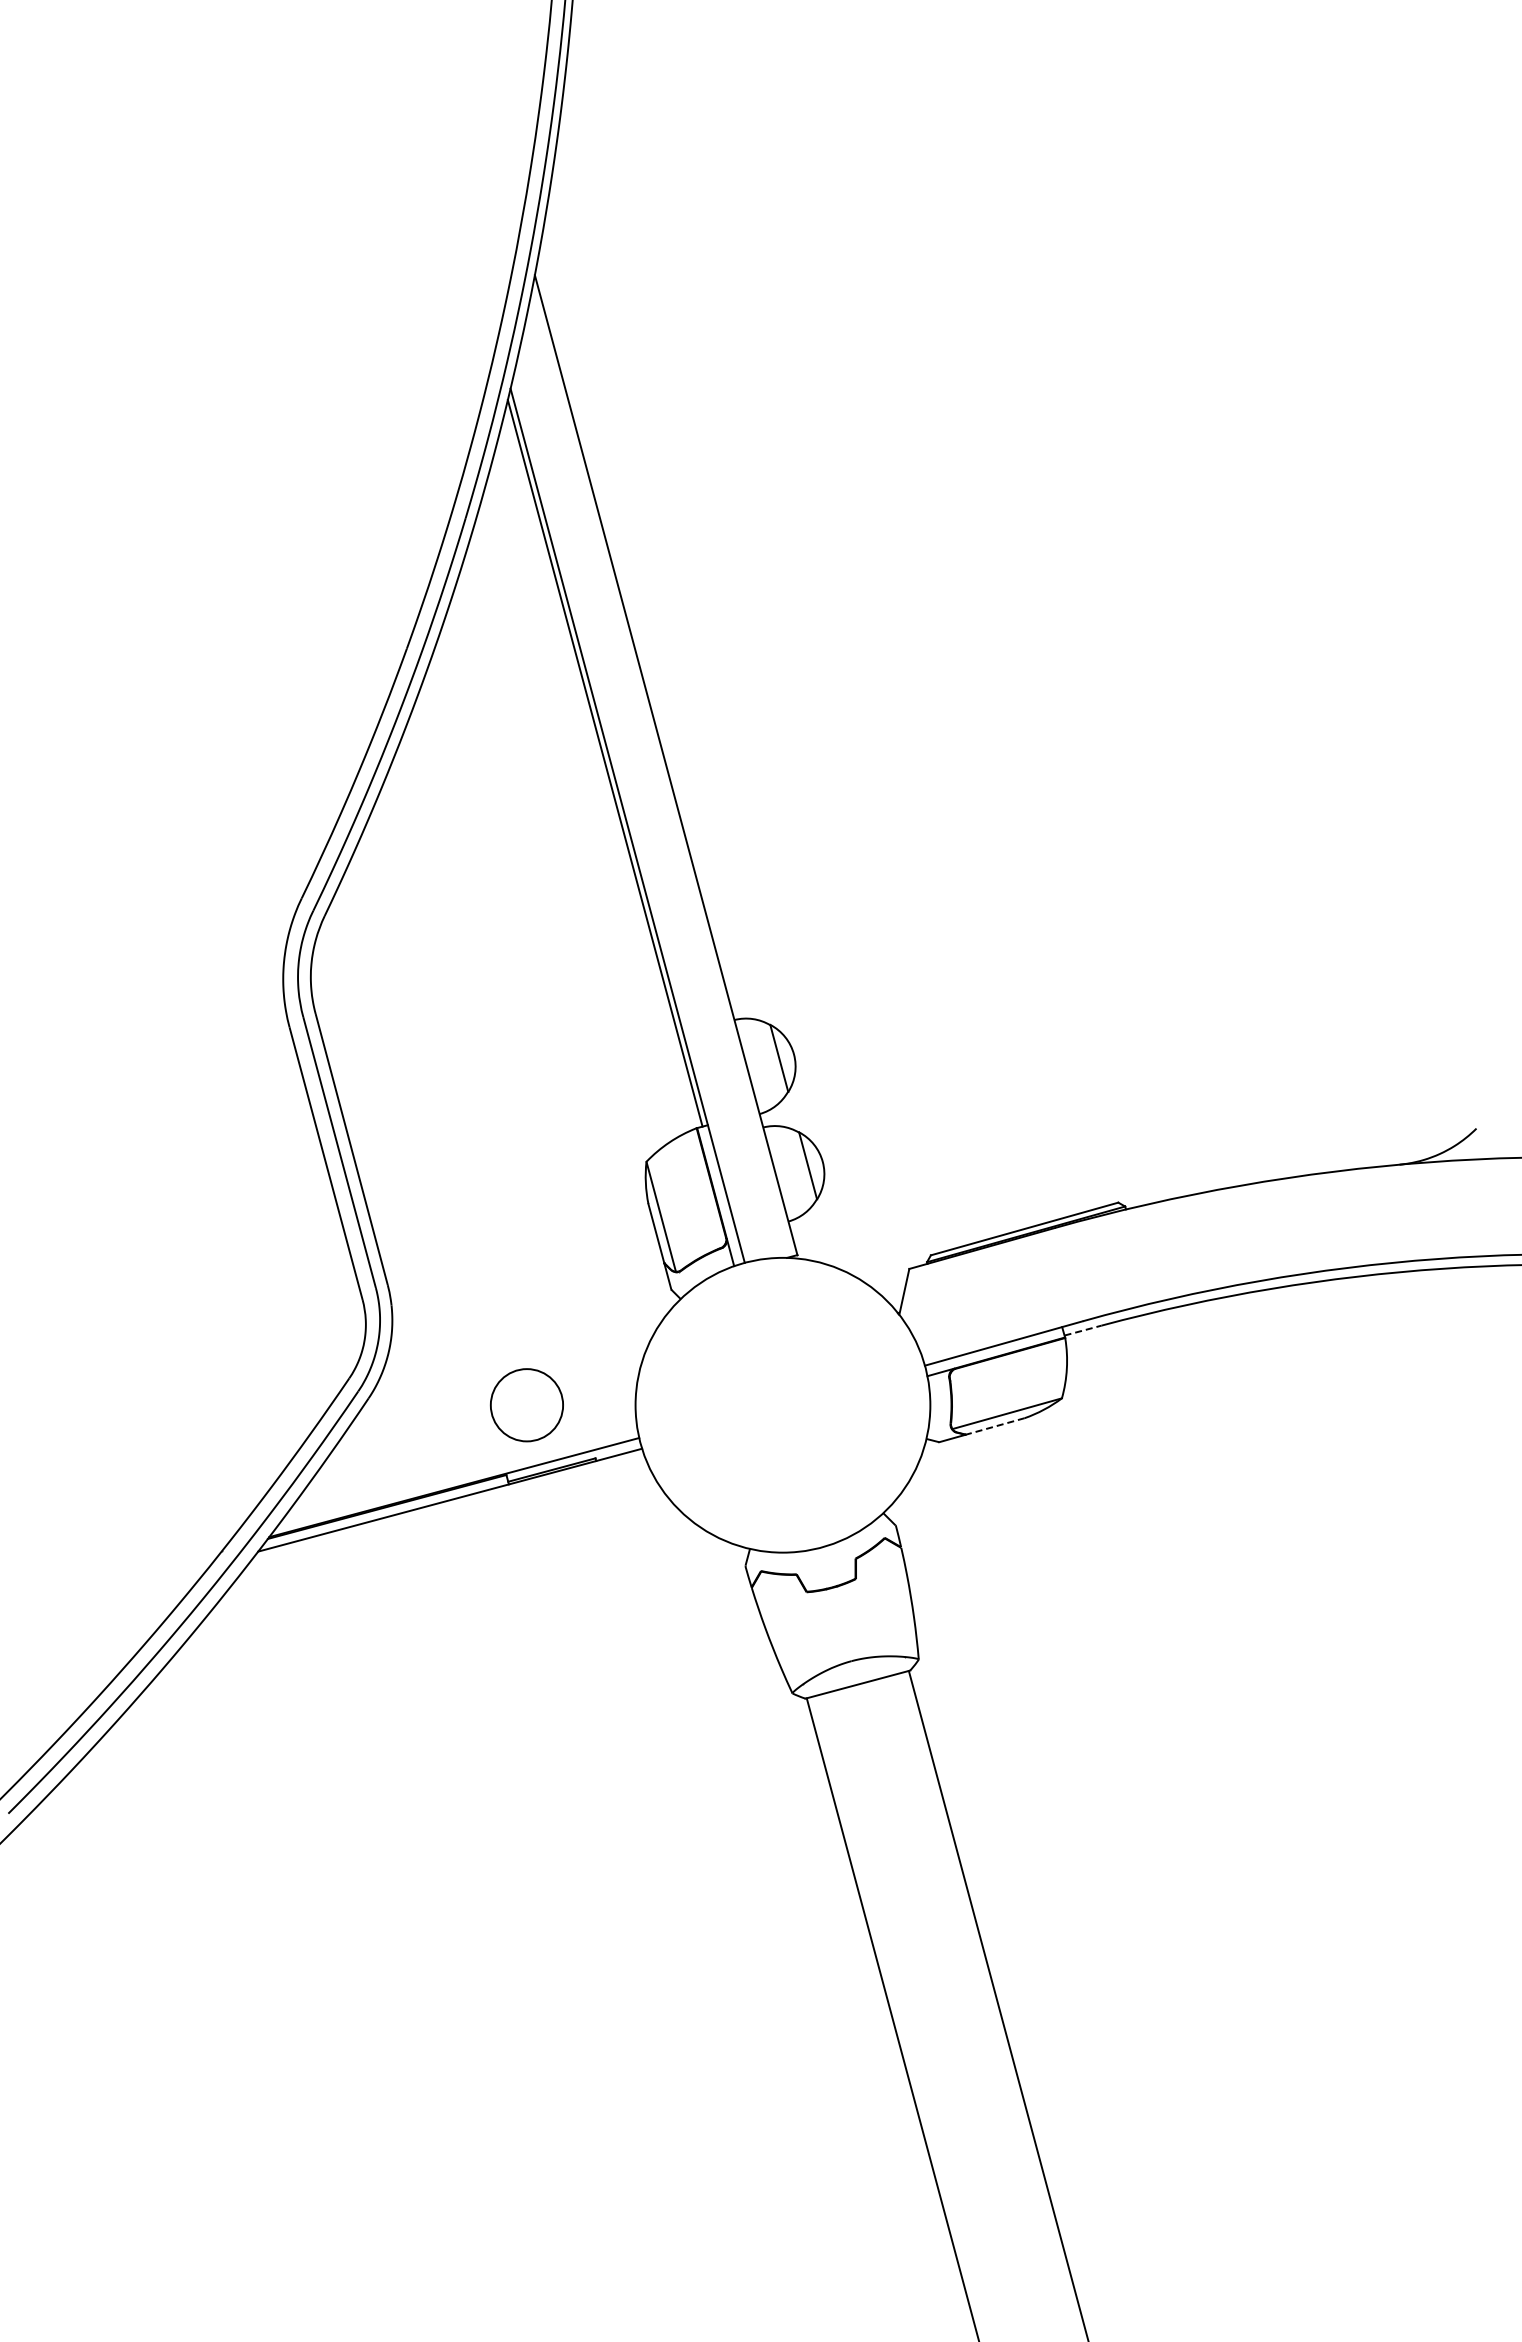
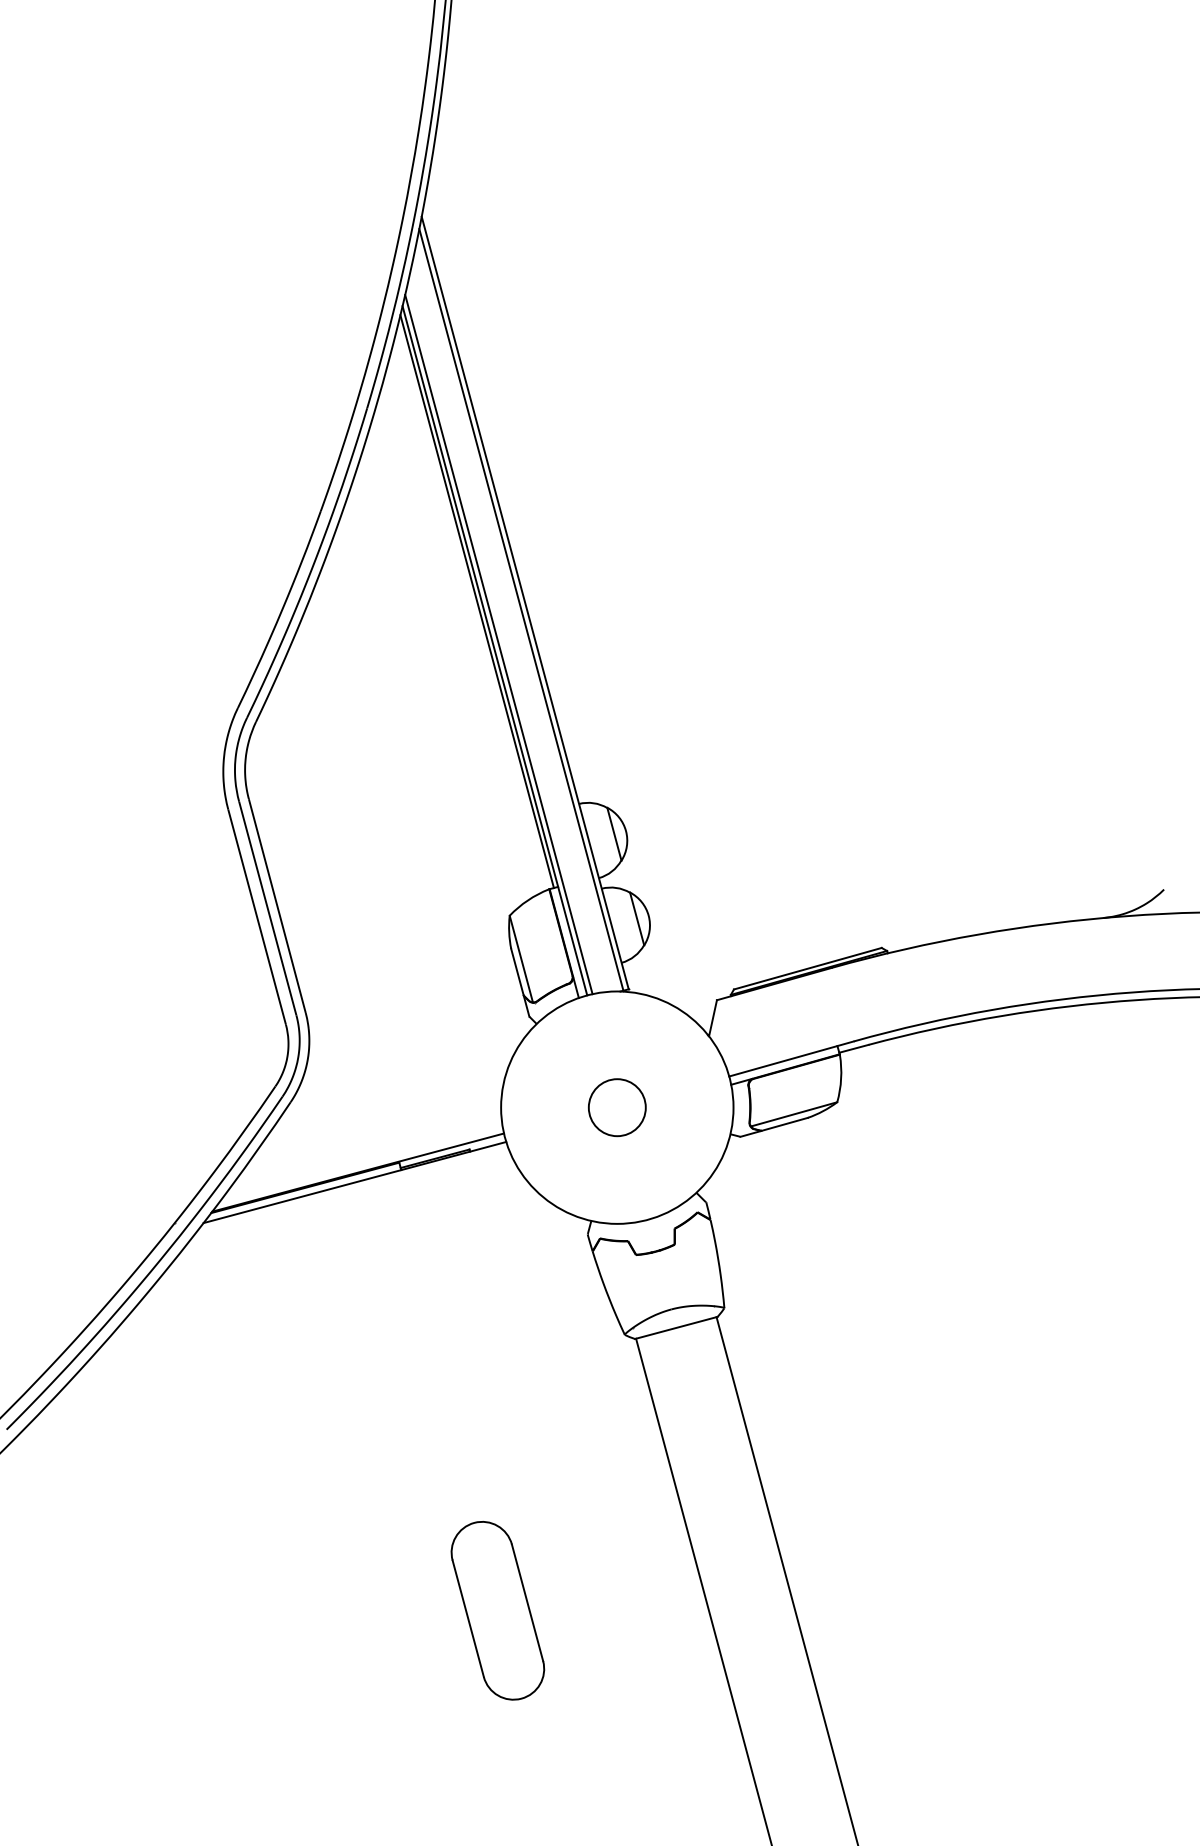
line: (660, 773) -> (520, 609), added
line: (632, 817) -> (498, 644), added
line: (1083, 1330) -> (854, 1048), dashed -> solid
circle: (526, 1405) -> (616, 1107), moved
line: (994, 1426) -> (784, 1124), dashed -> solid
part: (631, 2043) -> (497, 1610), added

